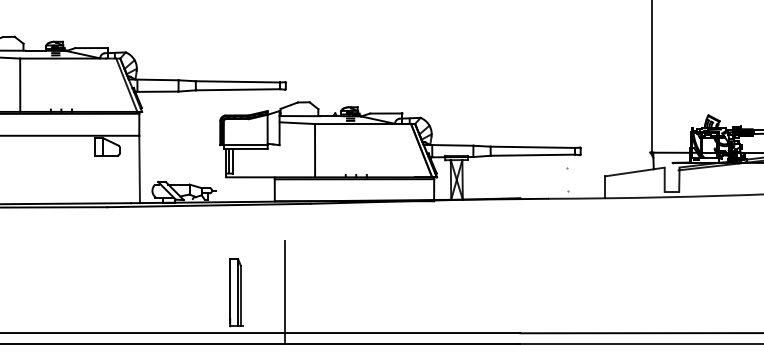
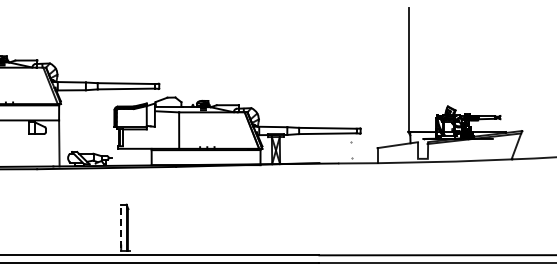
line: (230, 291) -> (121, 226), solid -> dashed
line: (284, 292) -> (158, 227), removed

